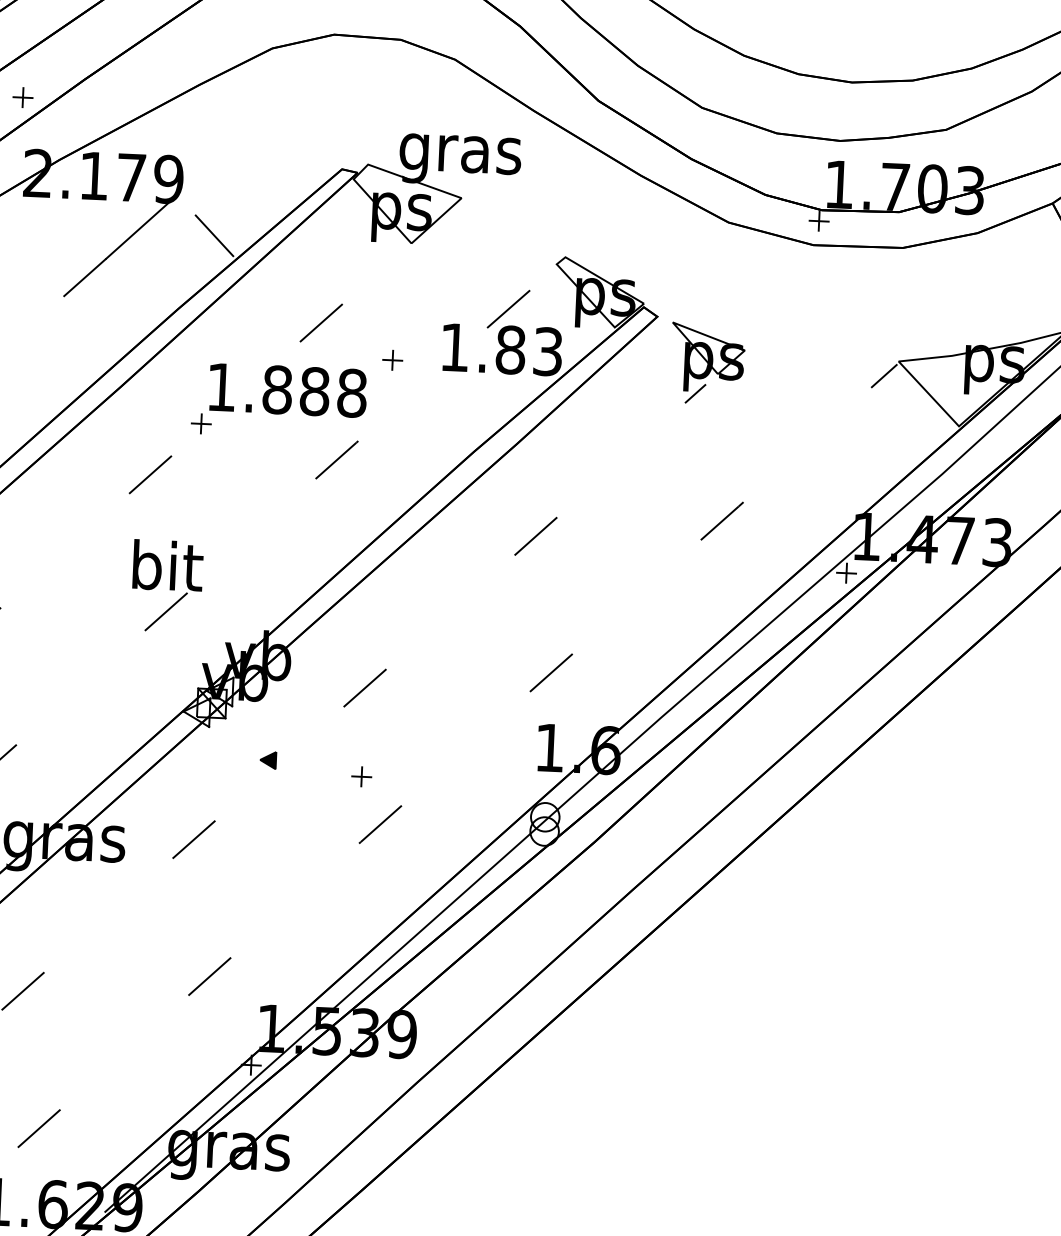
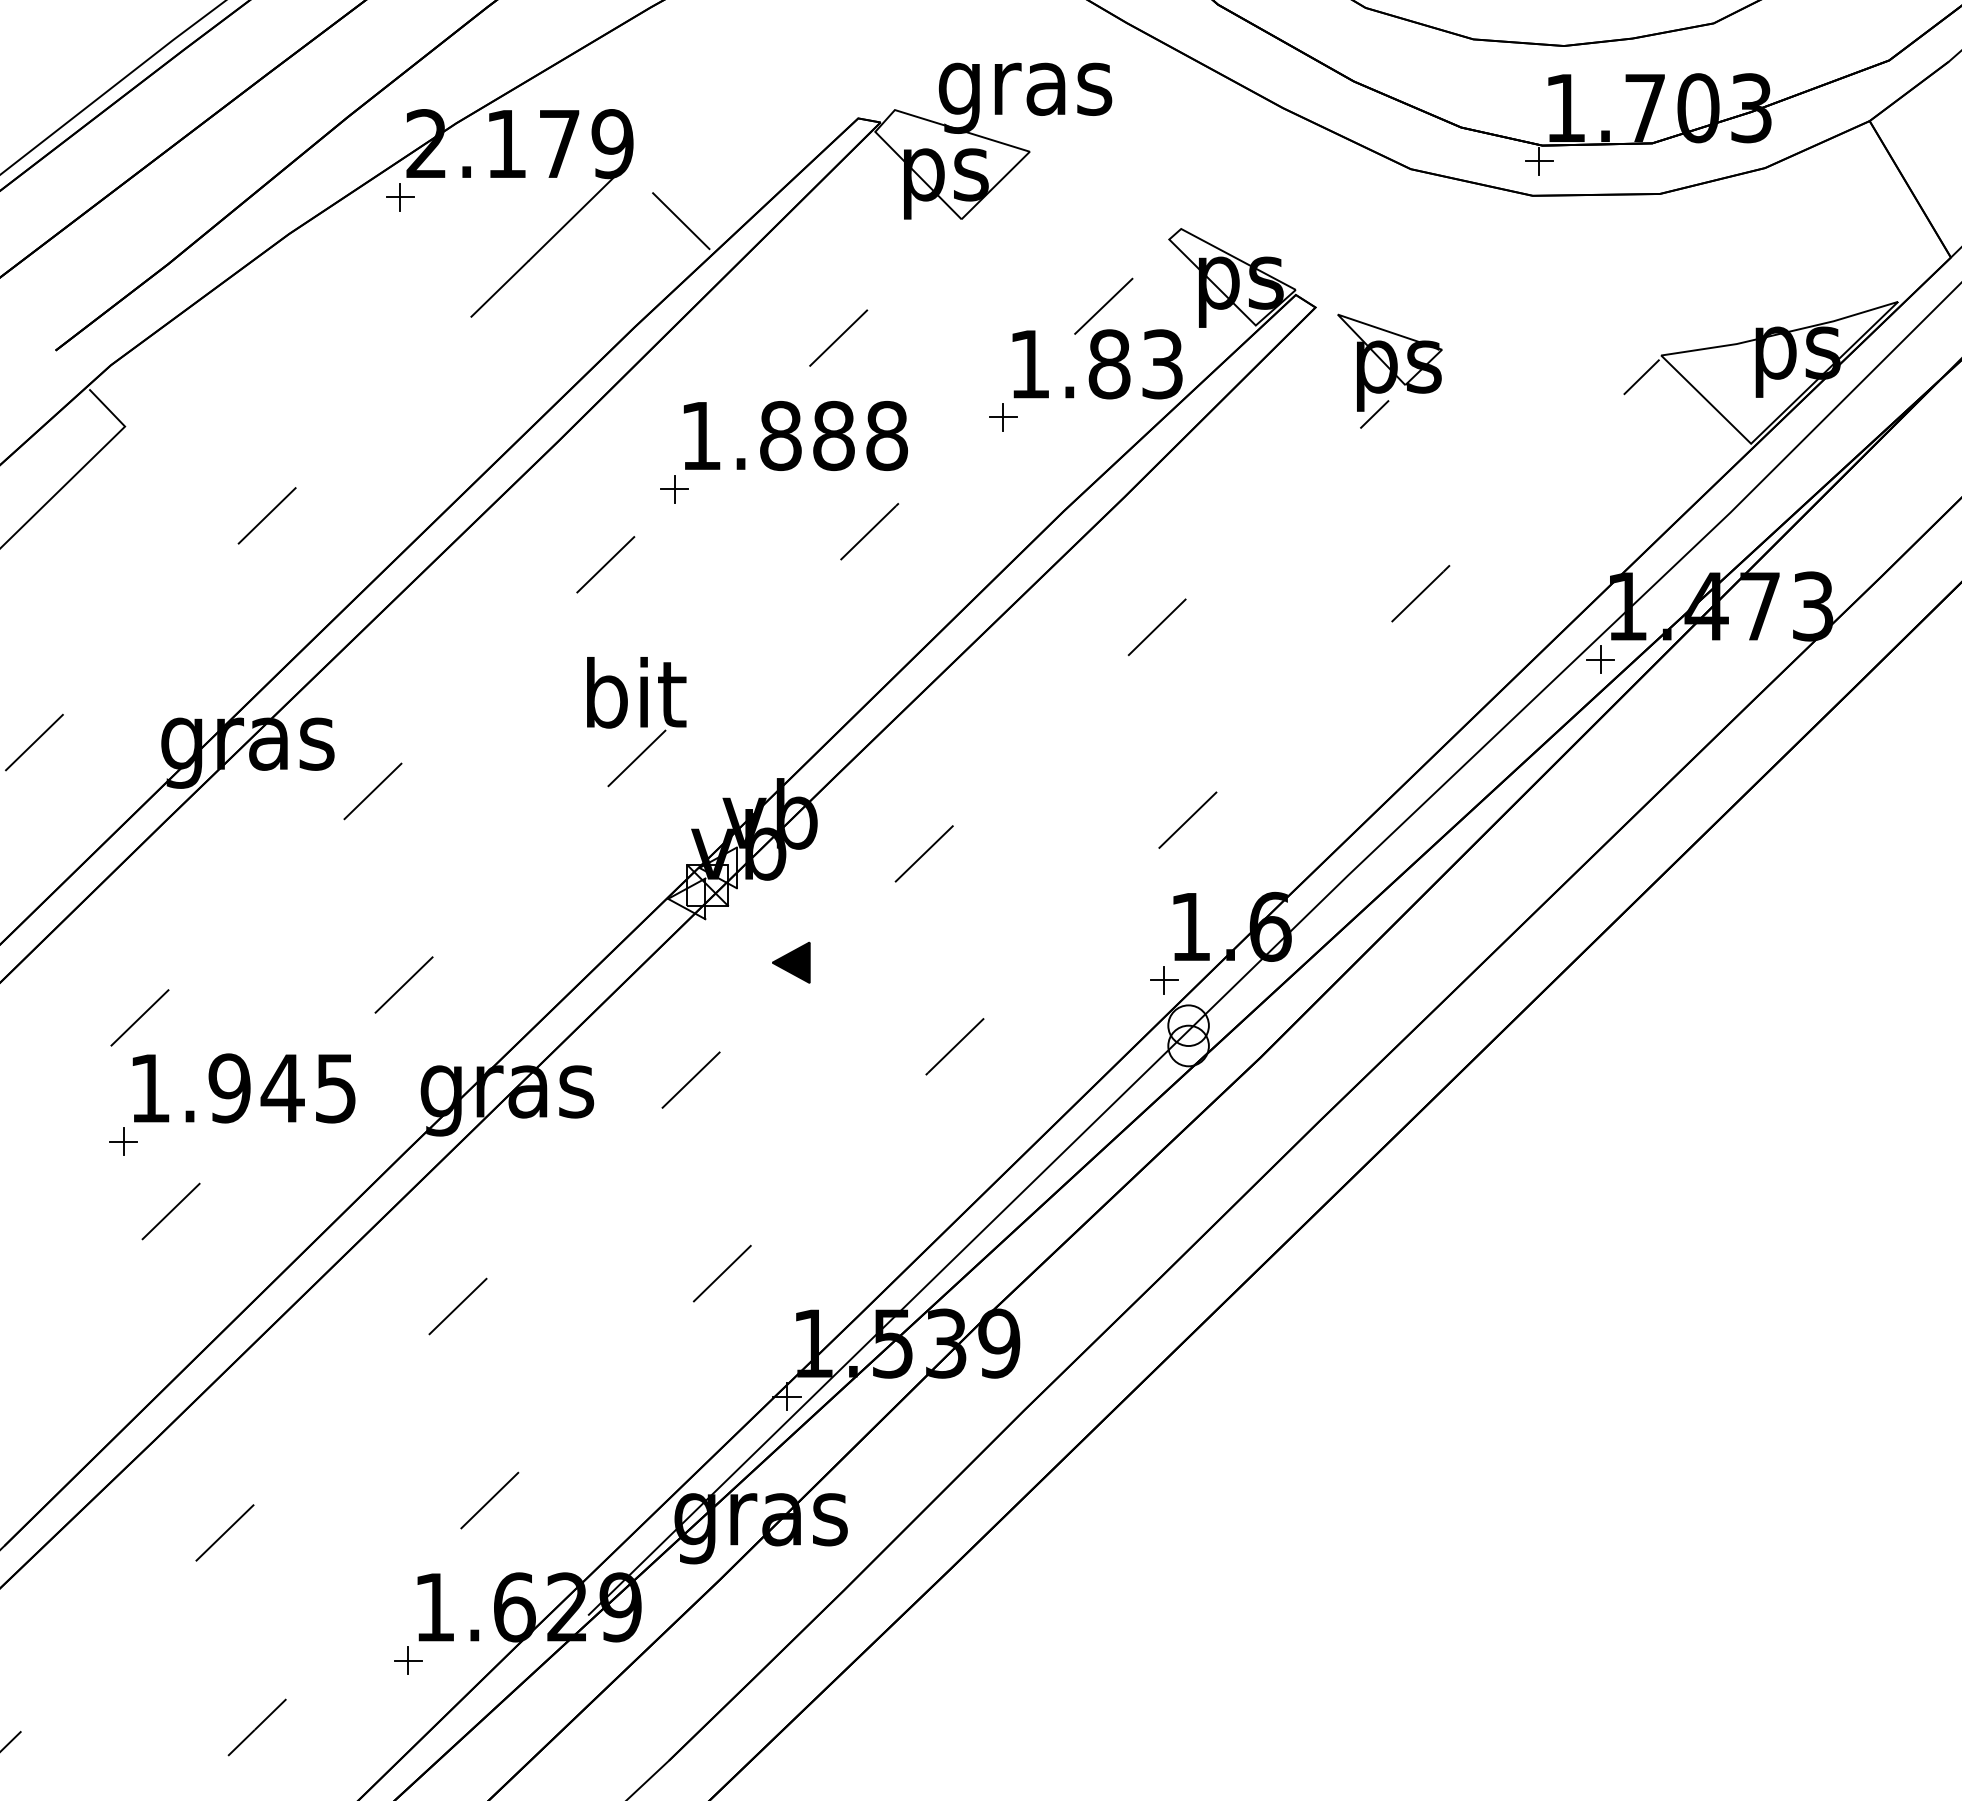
part: (23, 97) -> (400, 197), moved
part: (392, 360) -> (1003, 417), moved
part: (268, 760) -> (791, 962), size x1.67
part: (361, 777) -> (1164, 980), moved

